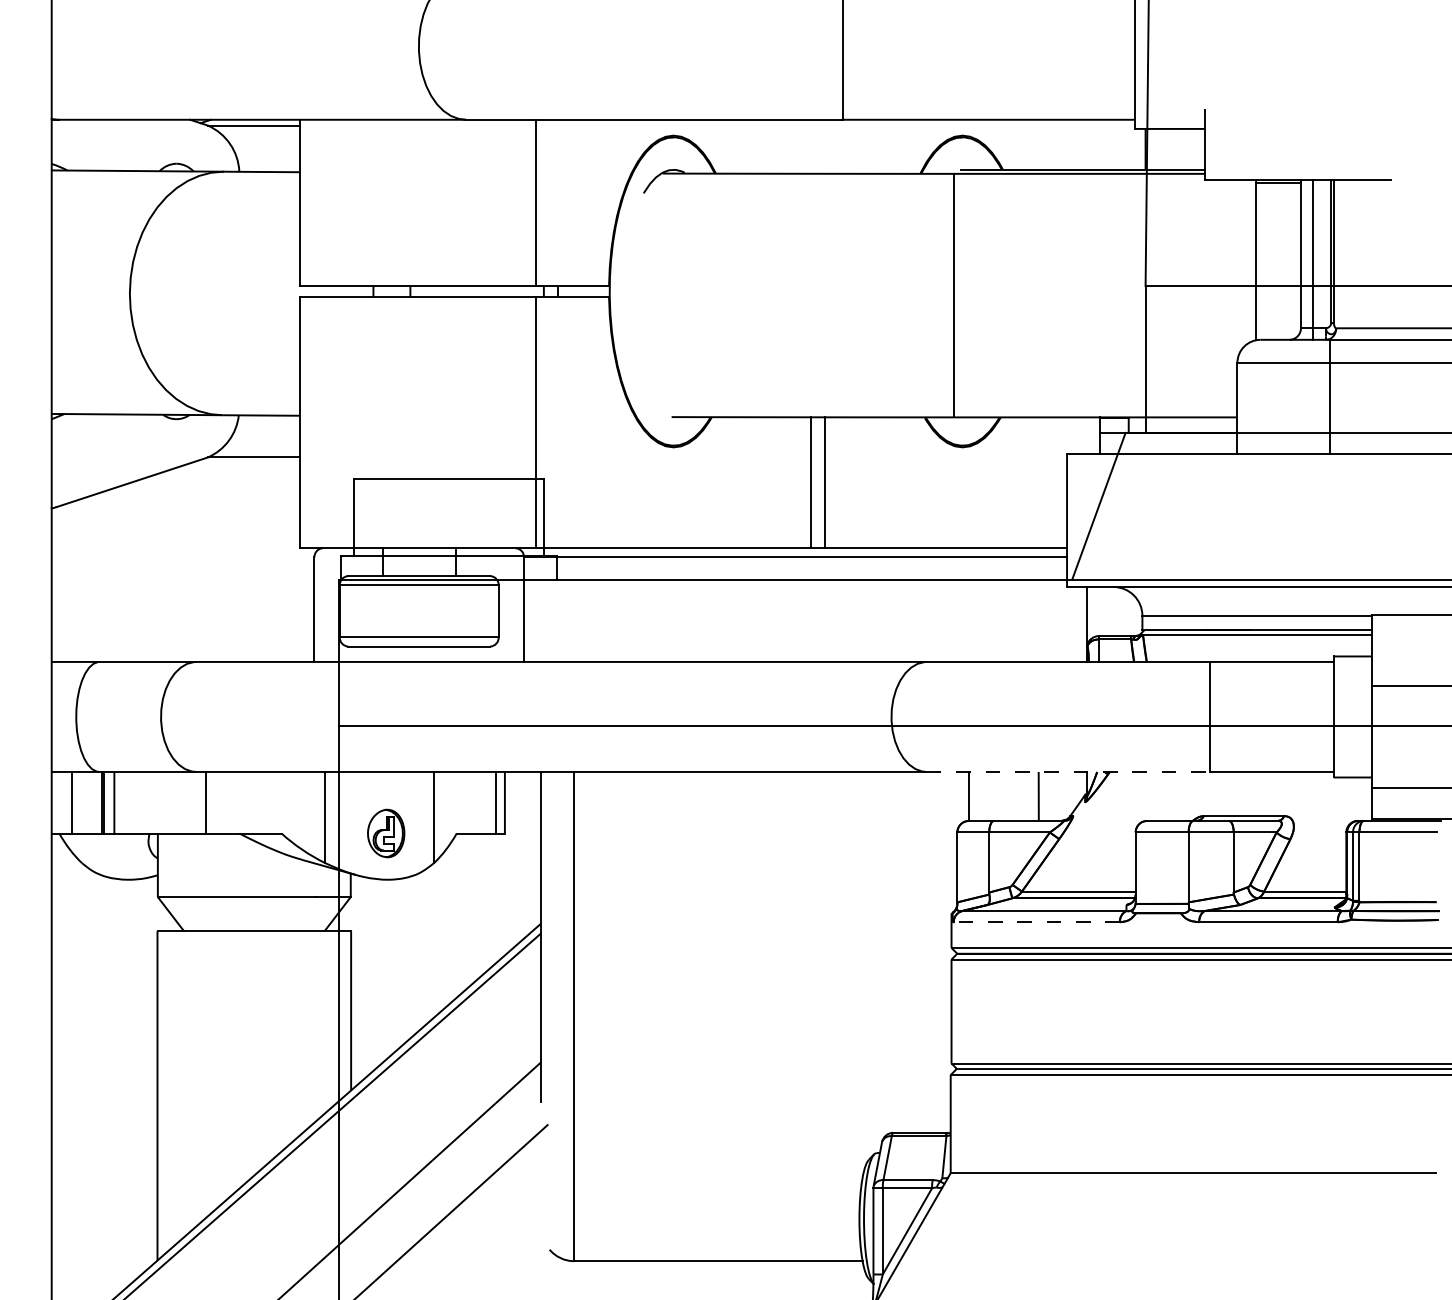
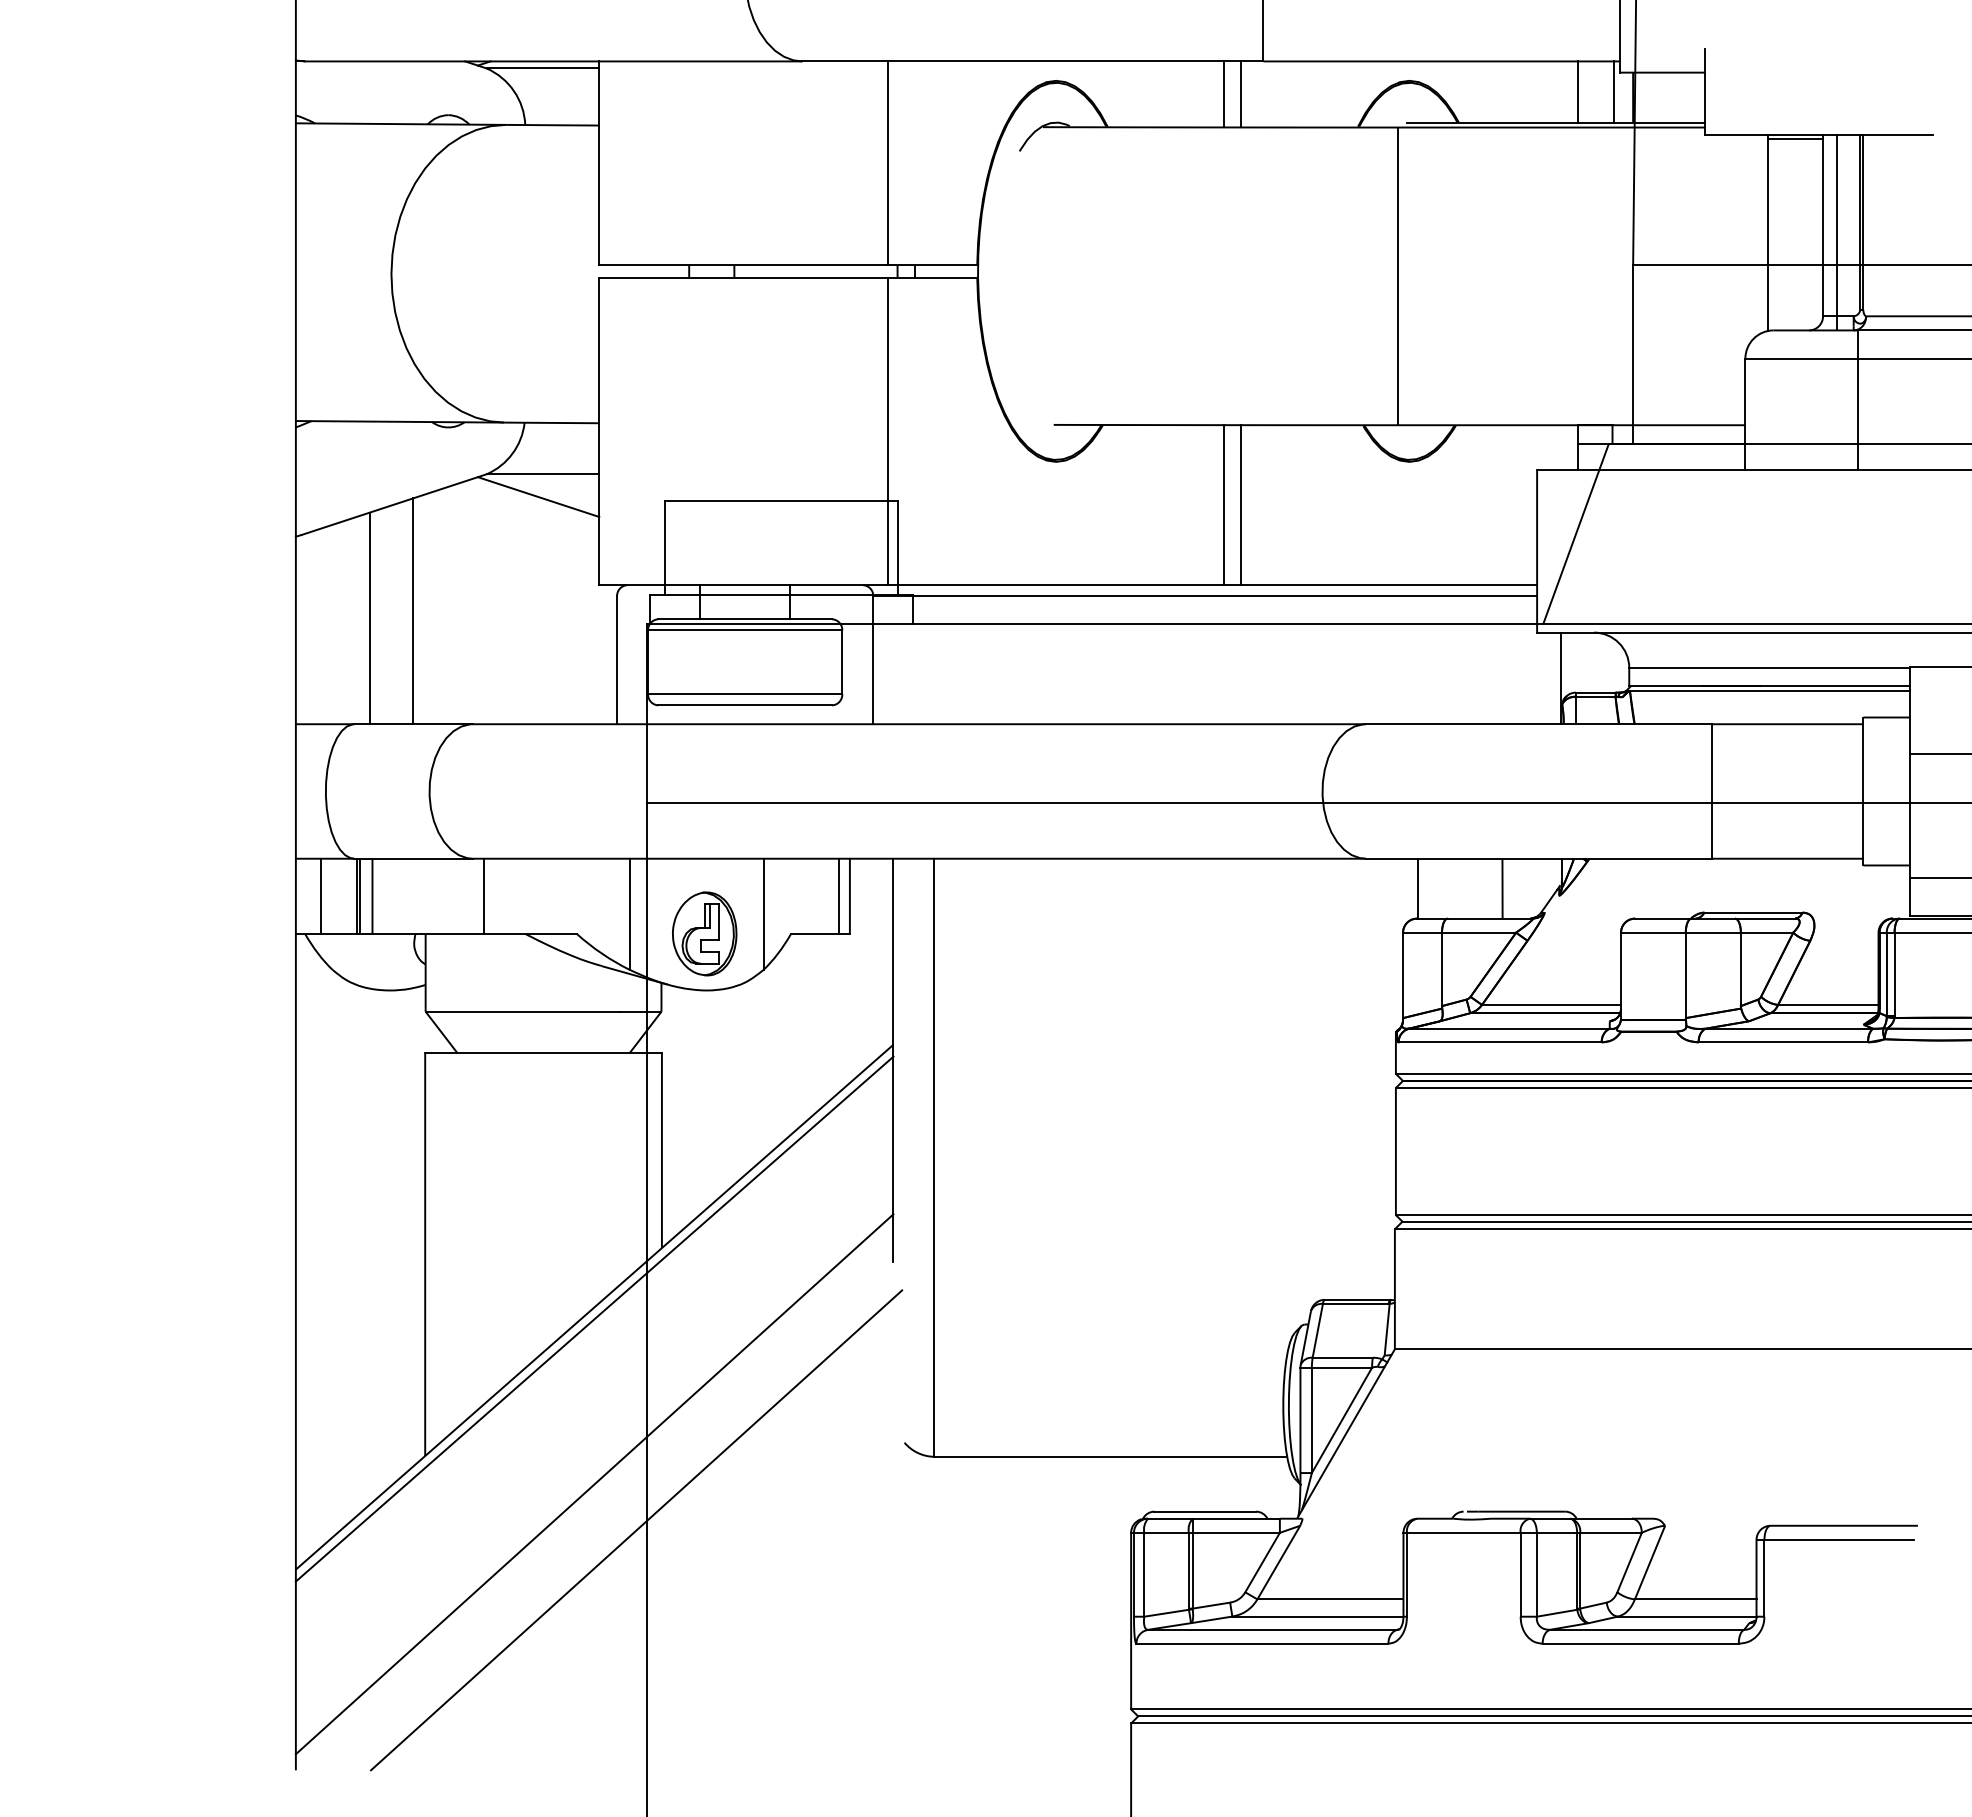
line: (1100, 144) -> (1577, 91), added
line: (1129, 144) -> (1613, 91), added
line: (811, 146) -> (1224, 94), added
line: (825, 146) -> (1241, 94), added
line: (250, 475) -> (538, 496), added
line: (147, 569) -> (412, 611), added
line: (111, 575) -> (369, 618), added
line: (1068, 771) -> (1538, 858), dashed -> solid
part: (385, 833) -> (704, 933), size x1.43
line: (1037, 922) -> (1500, 1042), dashed -> solid

